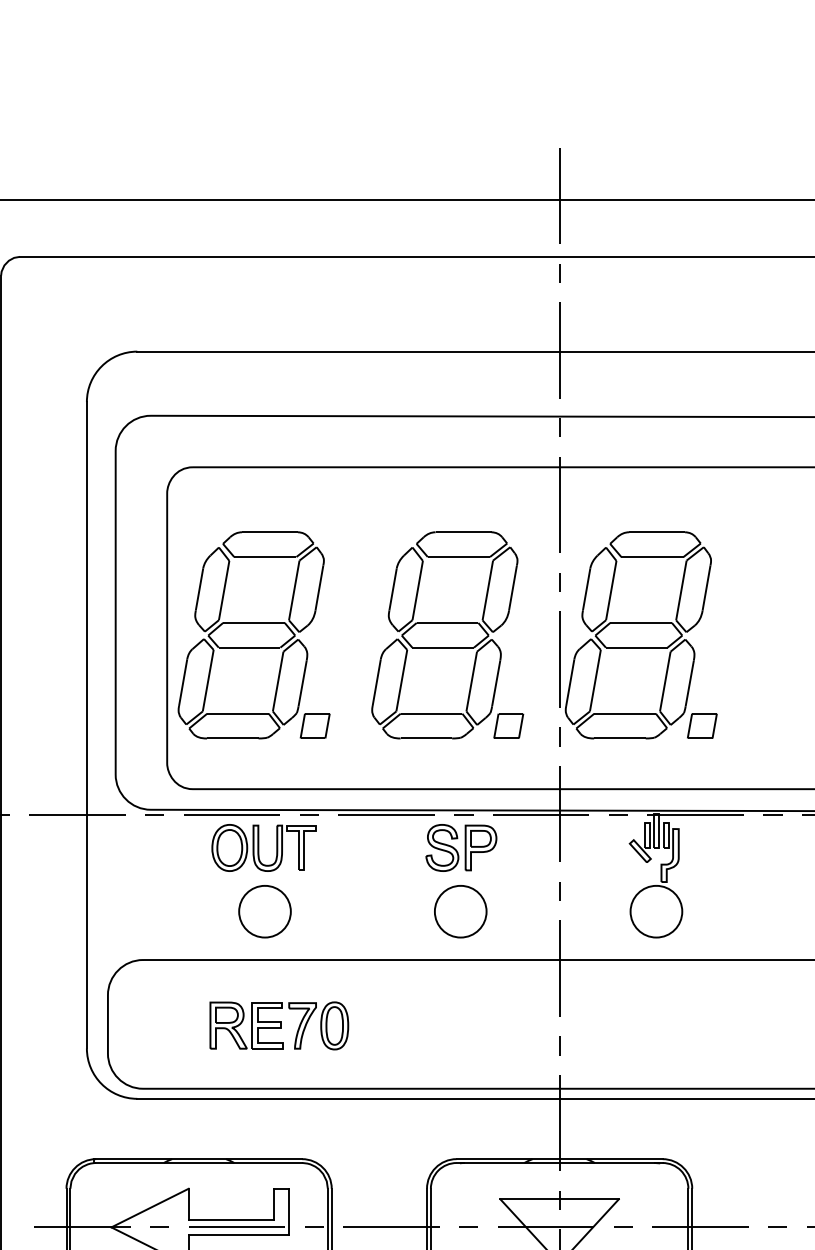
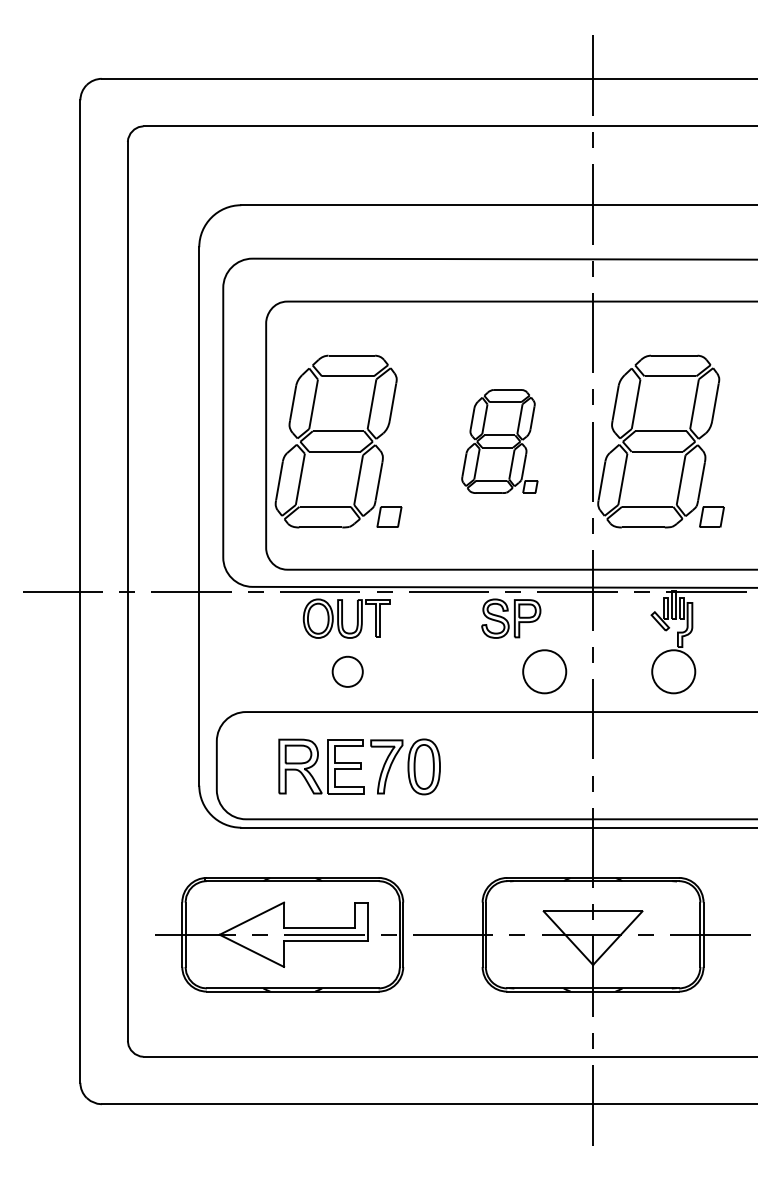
part: (447, 635) -> (499, 441), size x0.6
part: (264, 911) -> (347, 671), size x0.7
part: (460, 911) -> (544, 671), moved
part: (279, 1025) -> (359, 766), size x1.4

